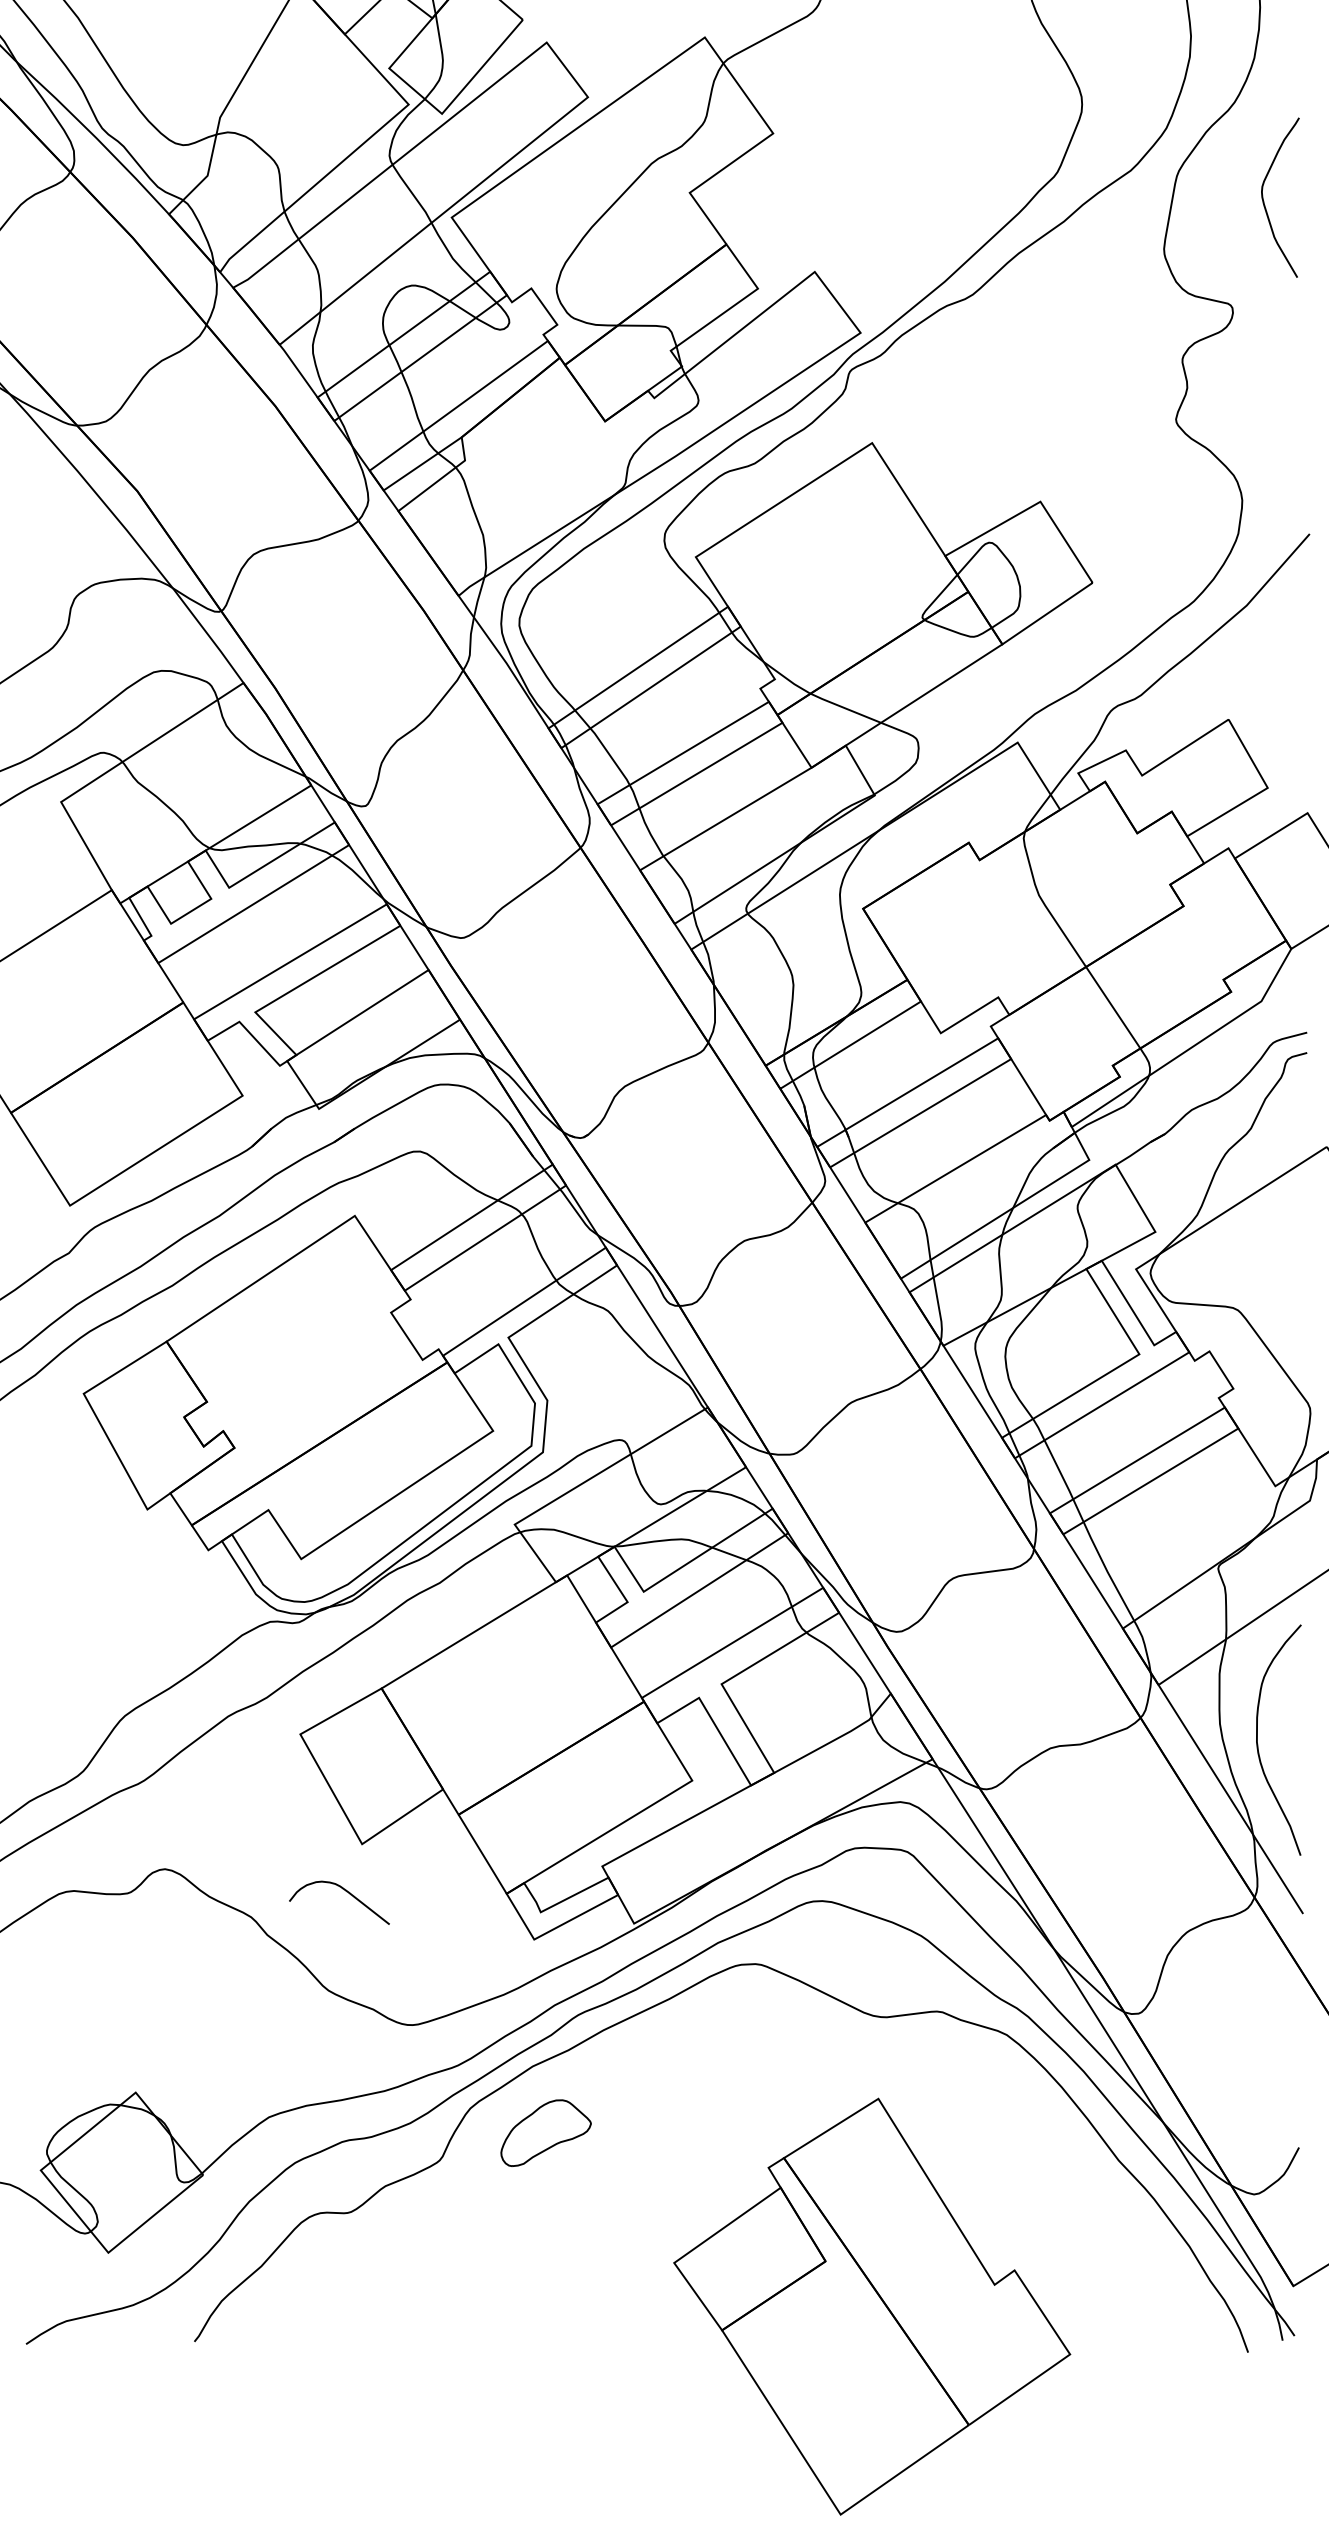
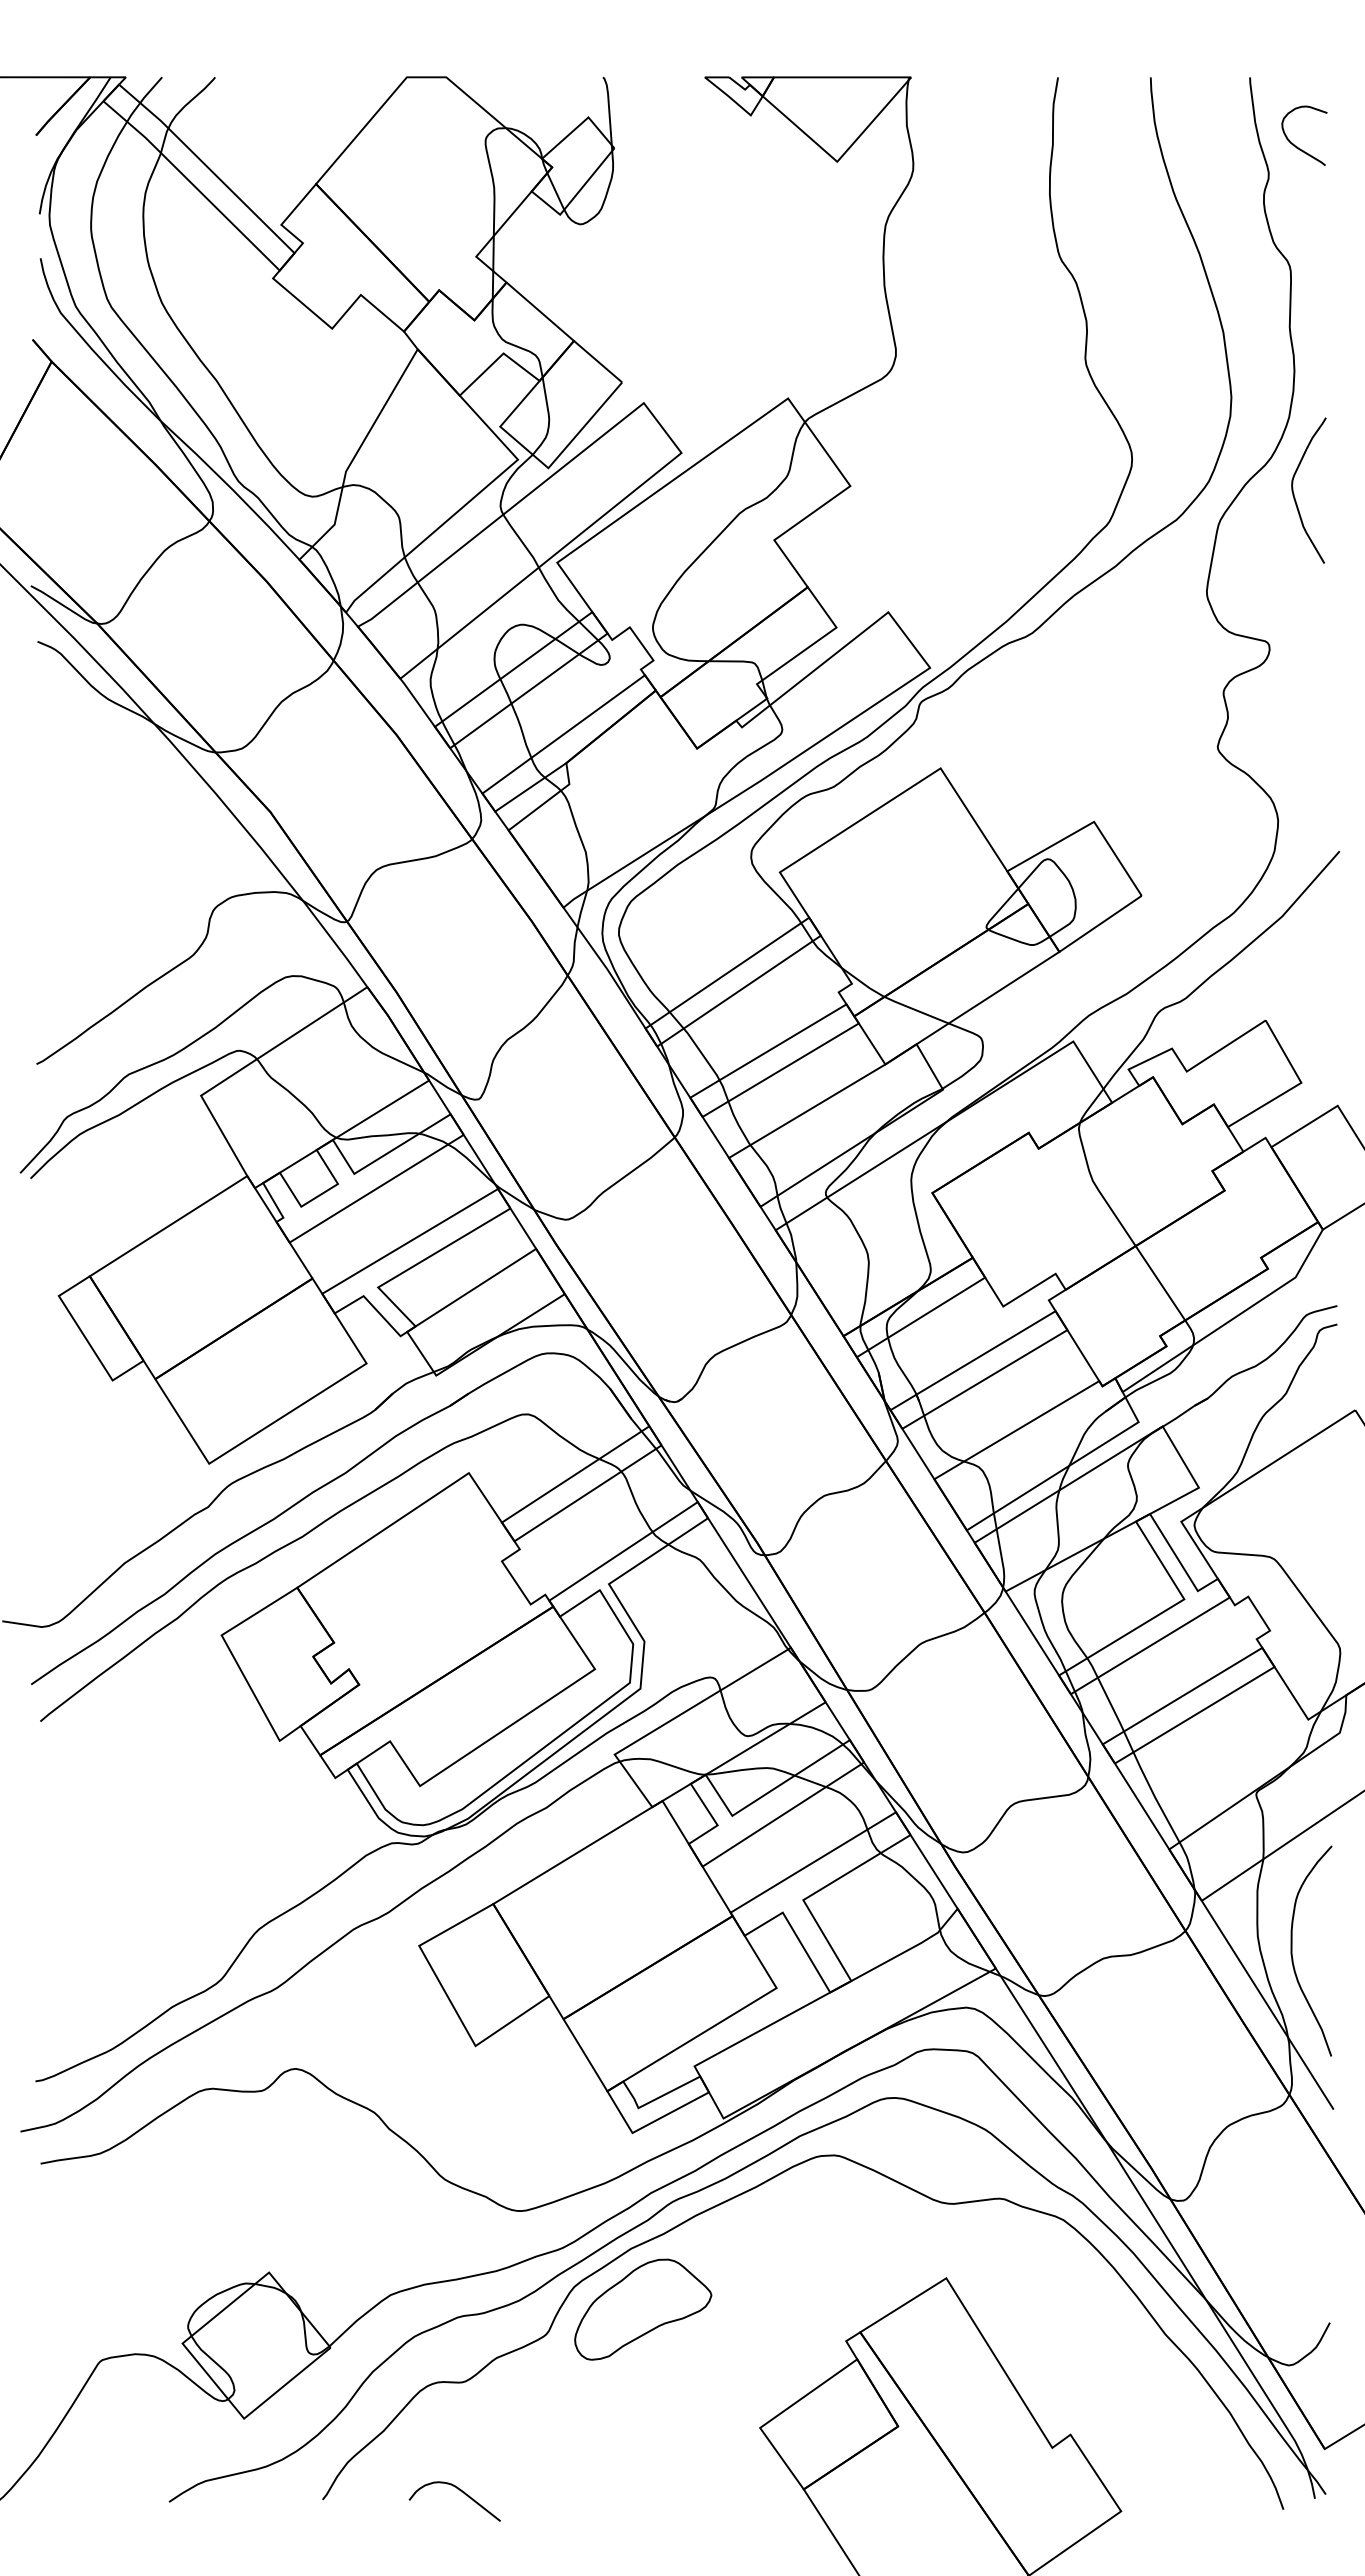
curve: (1264, 200) -> (1294, 493), moved
curve: (345, 1891) -> (460, 2491), moved
part: (546, 2133) -> (643, 2309), size x1.67

